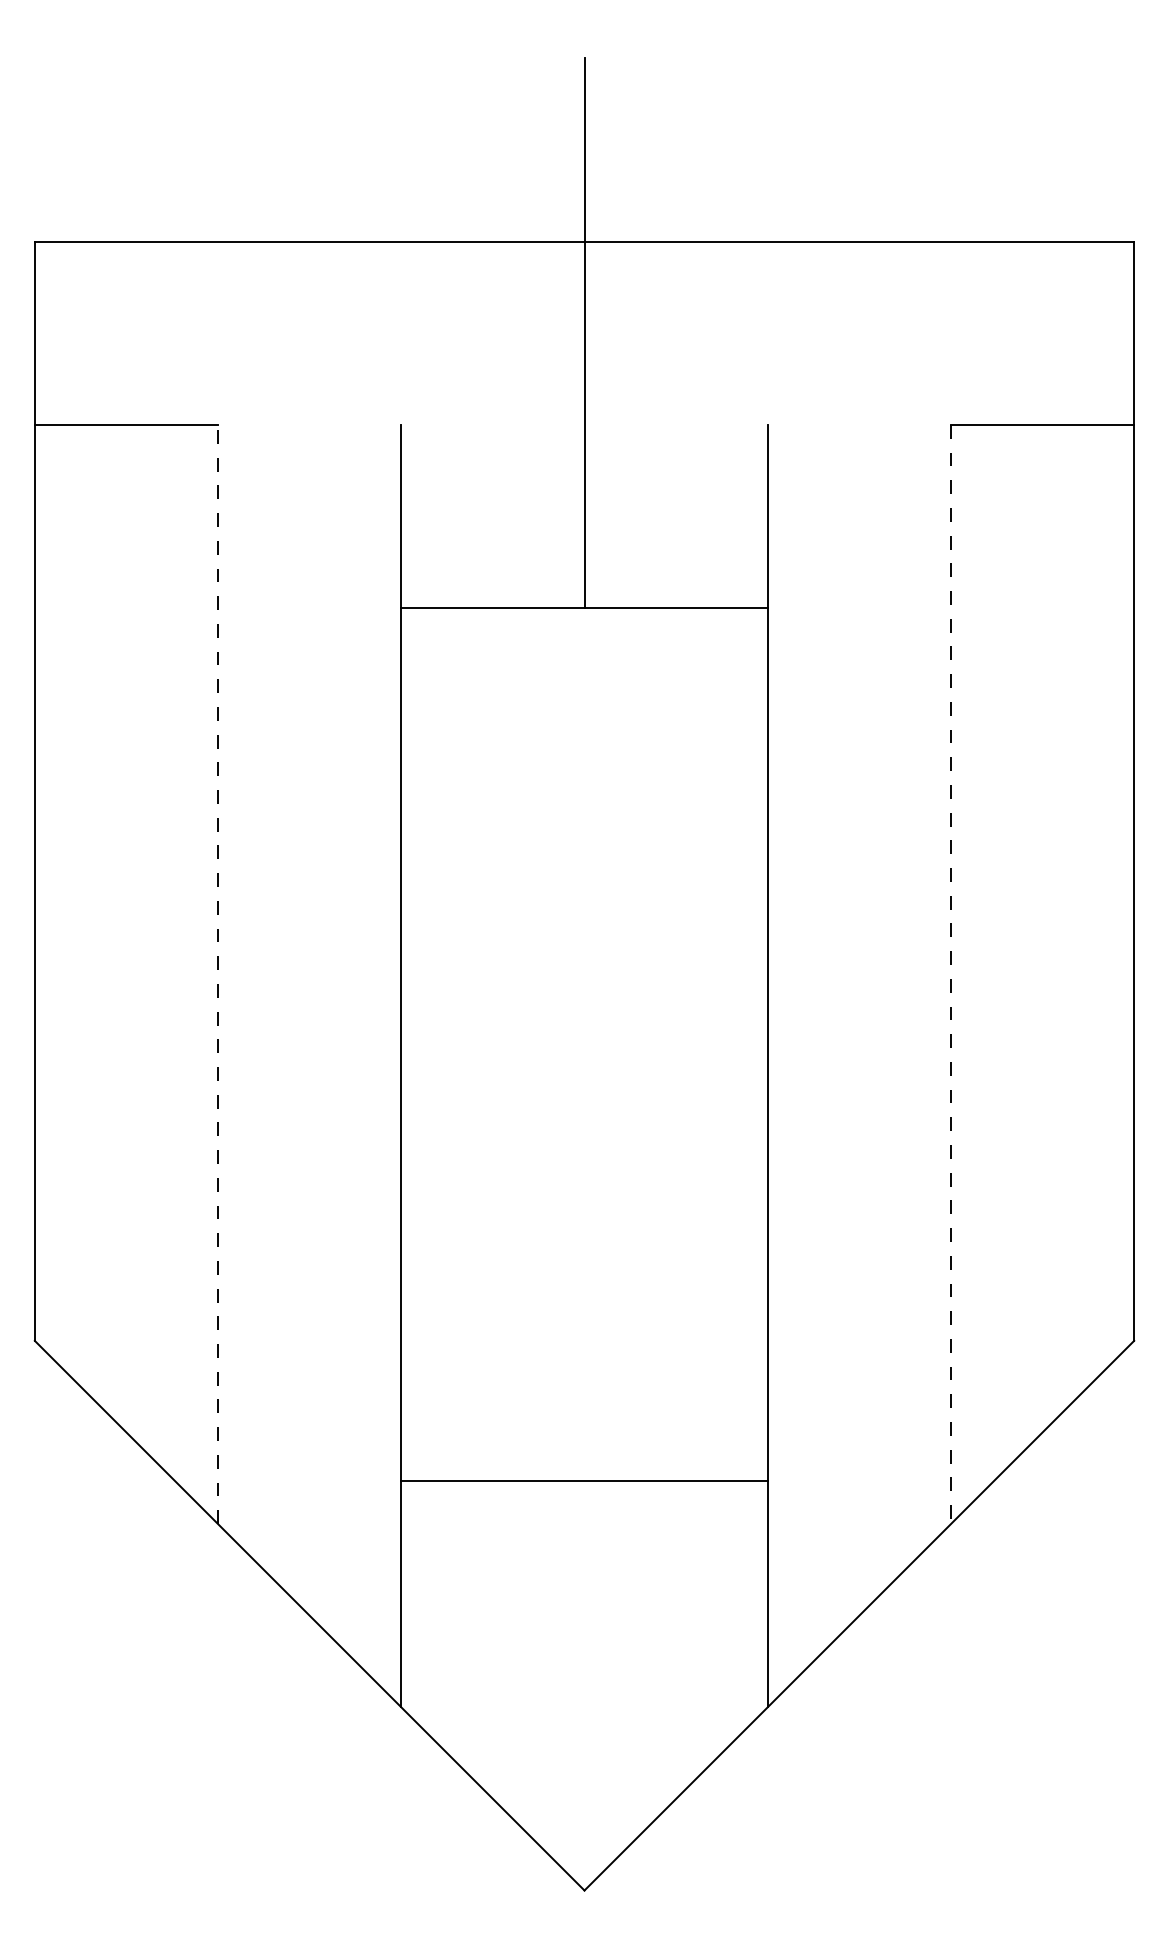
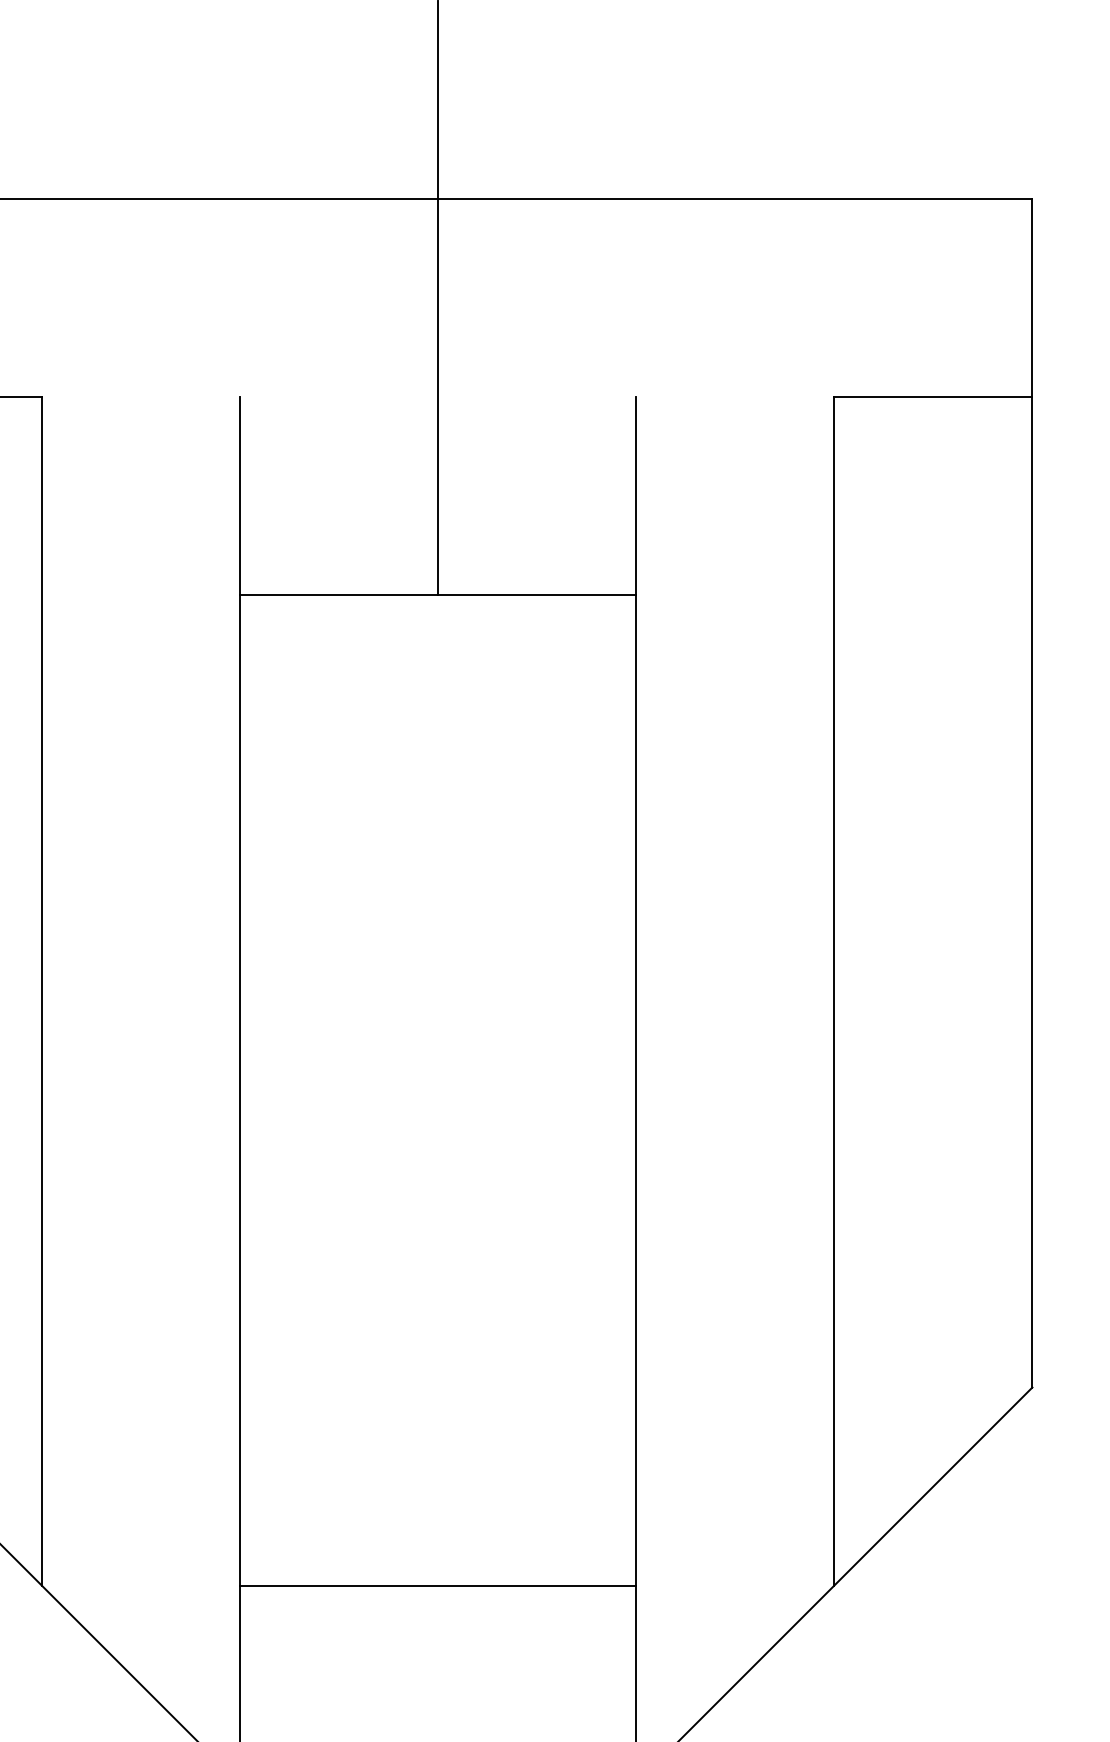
line: (218, 974) -> (42, 991), dashed -> solid
line: (950, 974) -> (833, 991), dashed -> solid
line: (584, 1481) -> (438, 1586), moved

